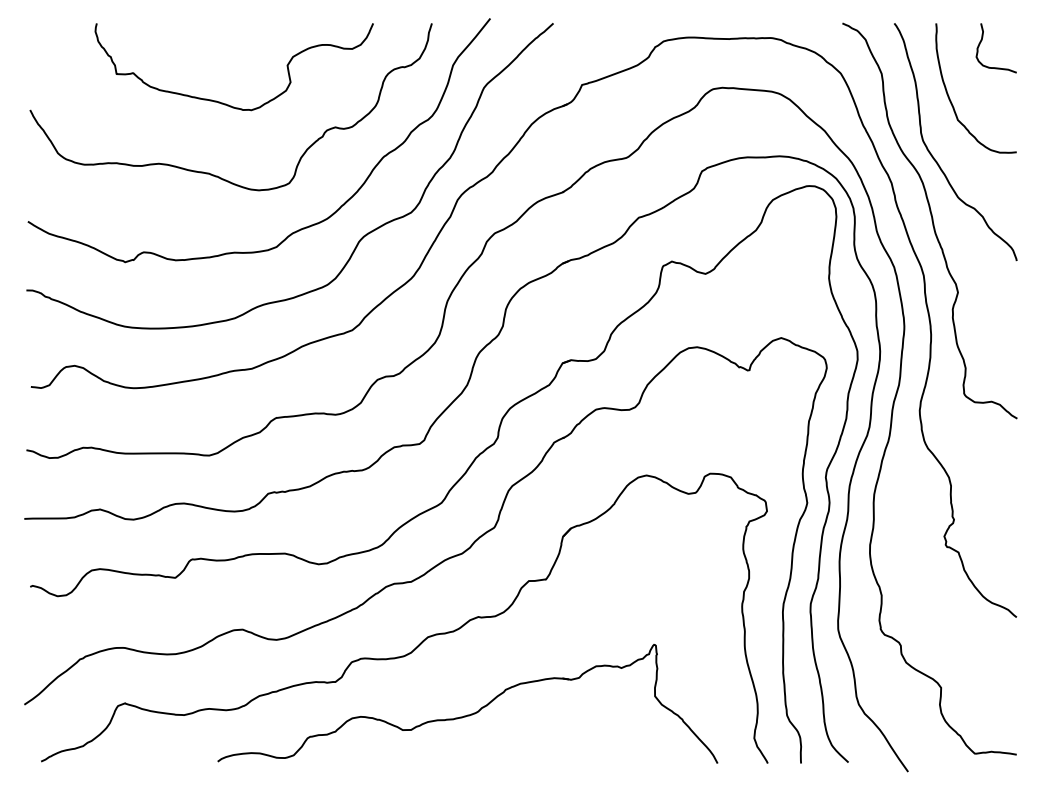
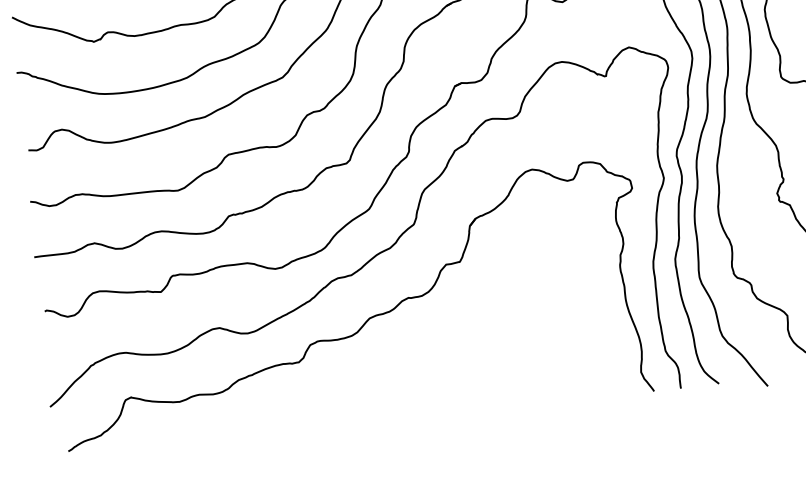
part: (471, 713) -> (411, 376), removed

